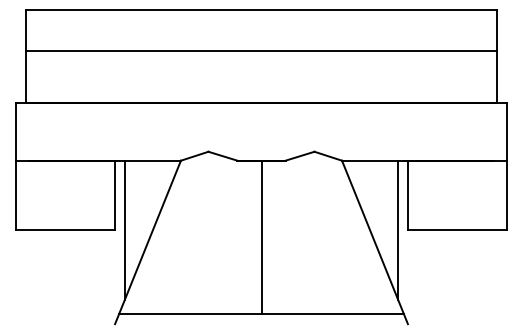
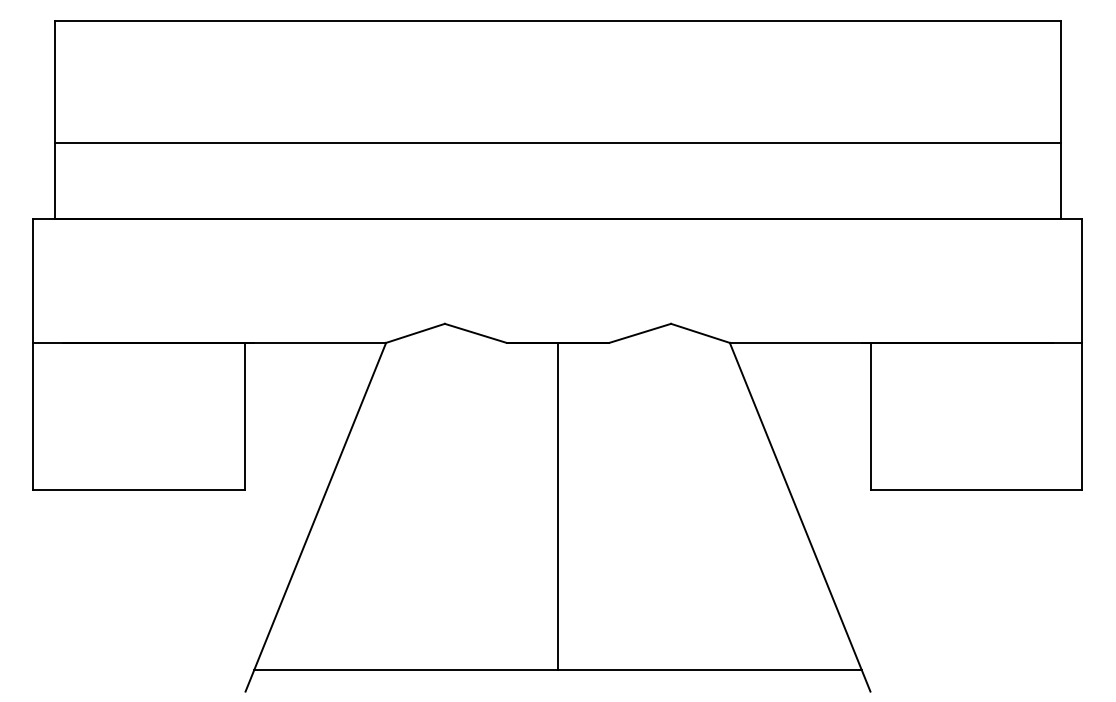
line: (261, 51) -> (558, 144), moved
line: (124, 229) -> (265, 489), removed
line: (398, 229) -> (850, 489), removed

